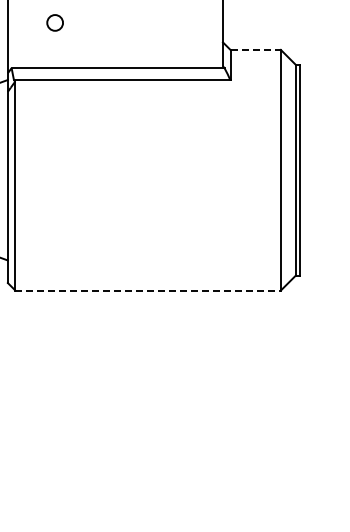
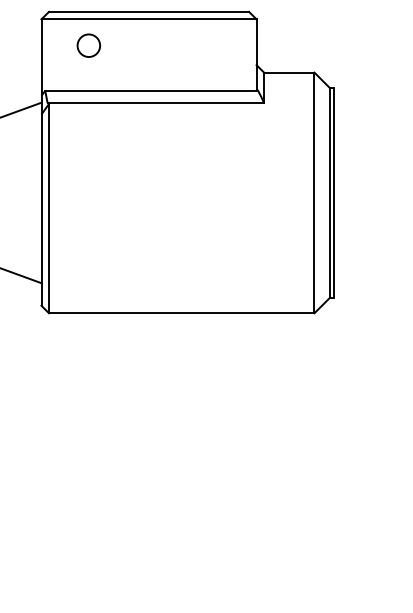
circle: (54, 22) -> (88, 45), size x1.43
line: (255, 49) -> (289, 72), dashed -> solid
line: (147, 290) -> (181, 313), dashed -> solid

